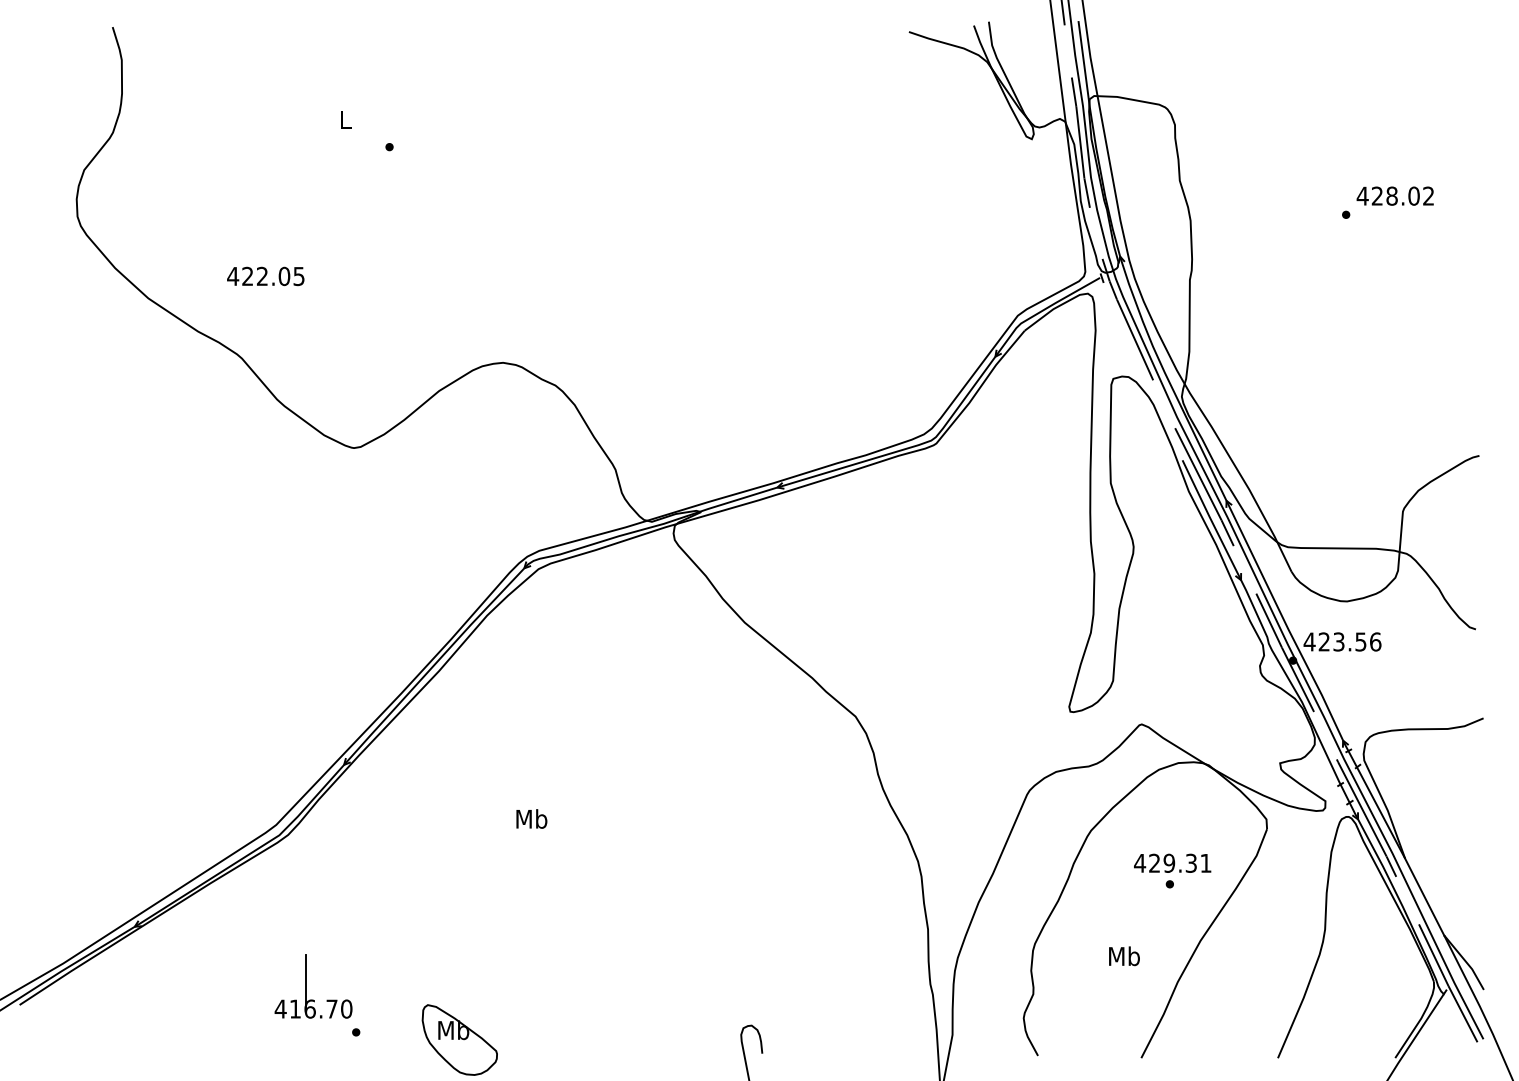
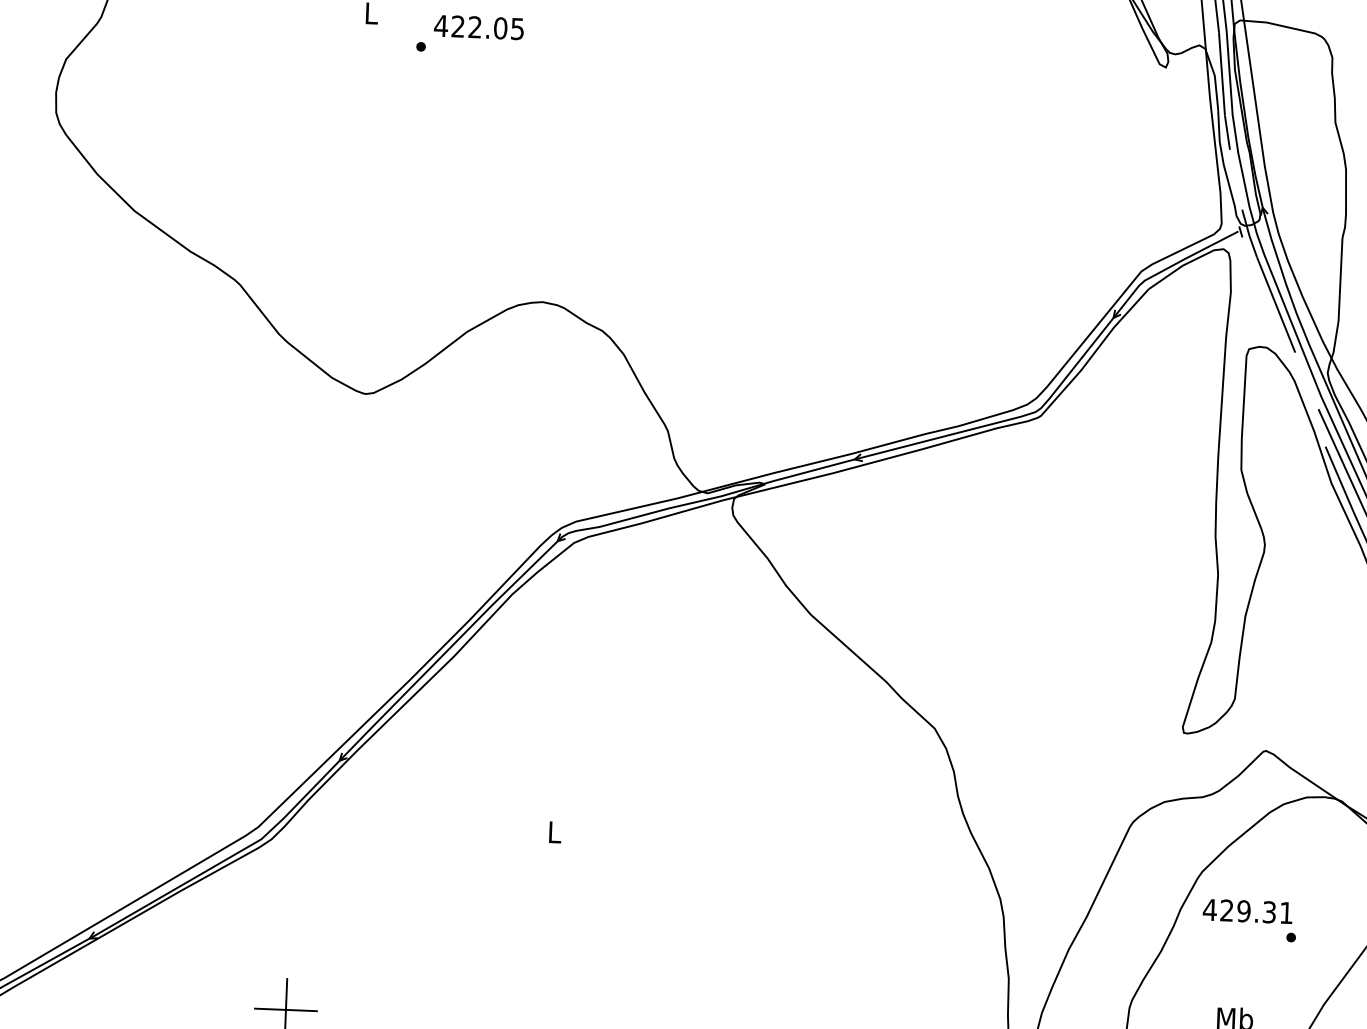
text: (265, 276) -> (478, 27), moved
text: (531, 818) -> (554, 831), Mb -> L
text: (1172, 862) -> (1247, 910), moved
line: (306, 981) -> (286, 1009), added

